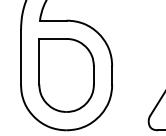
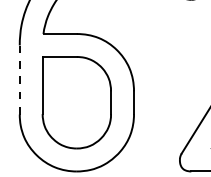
line: (20, 57) -> (19, 80), solid -> dashed

